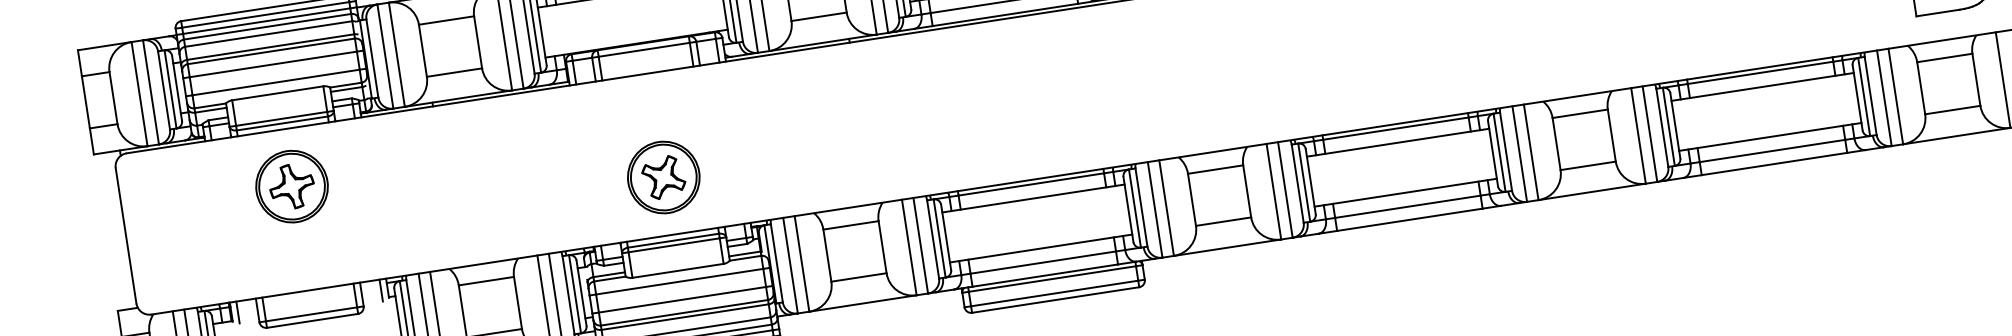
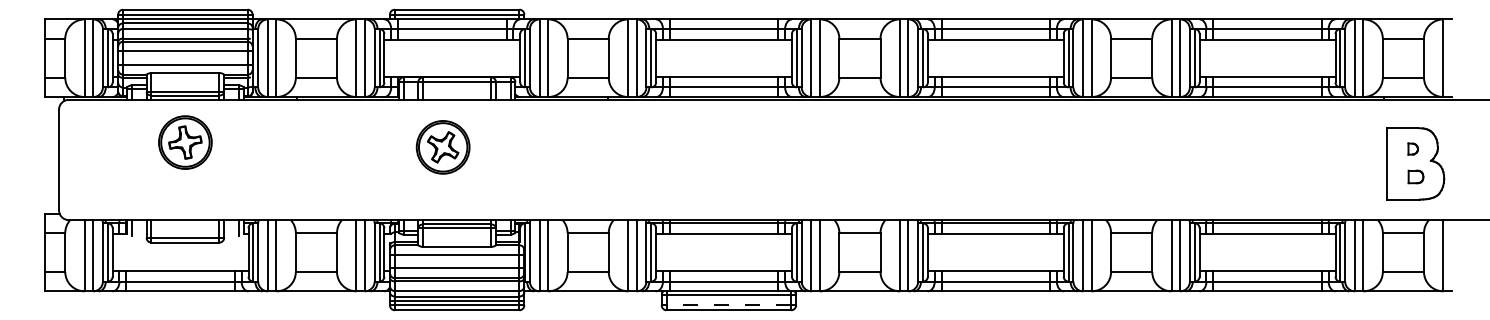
part: (662, 177) -> (442, 147), moved
line: (1054, 293) -> (728, 305), solid -> dashed

